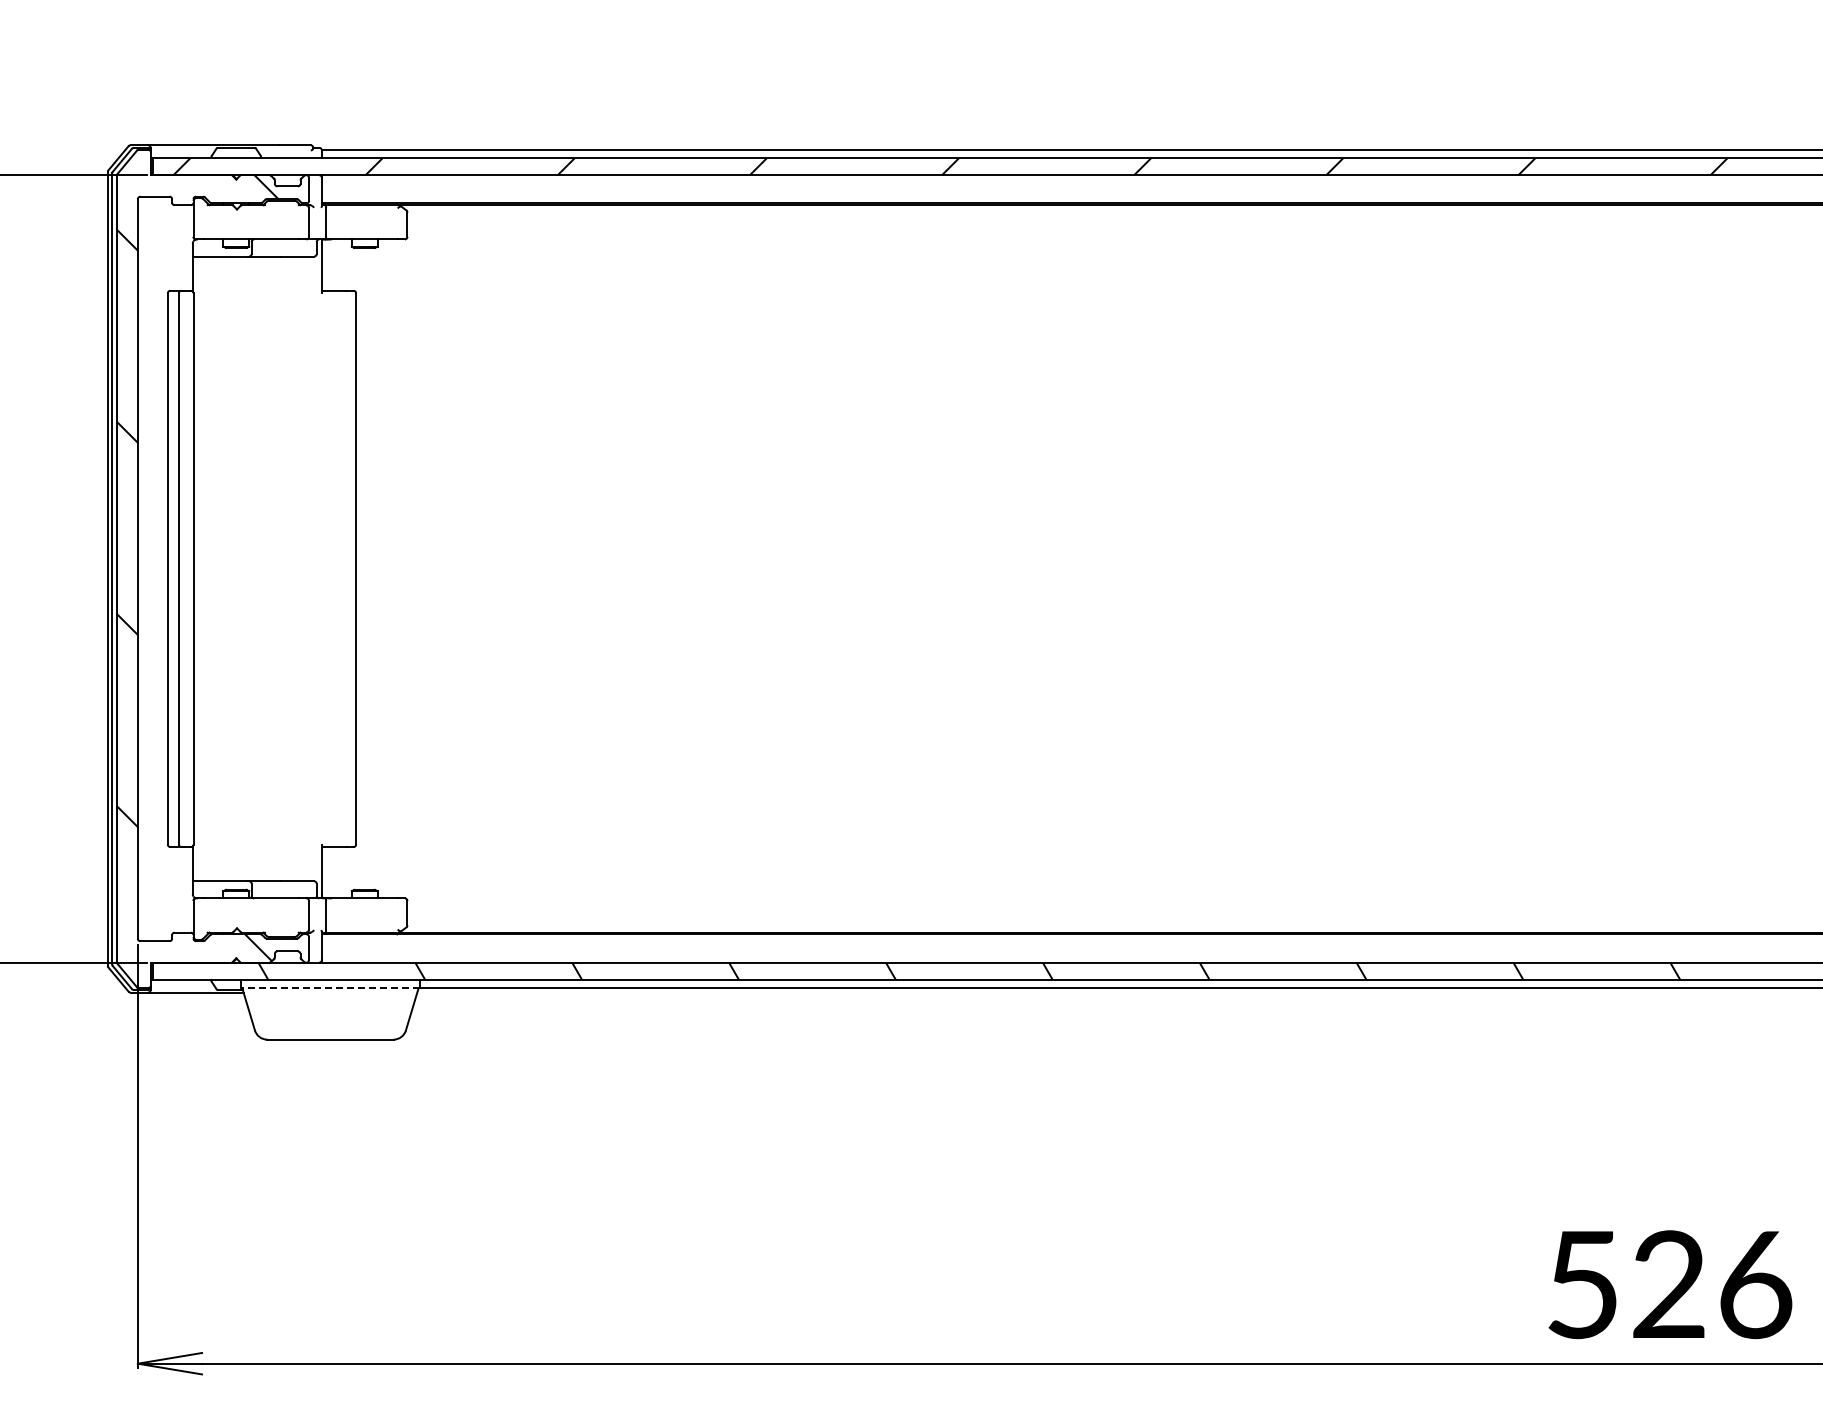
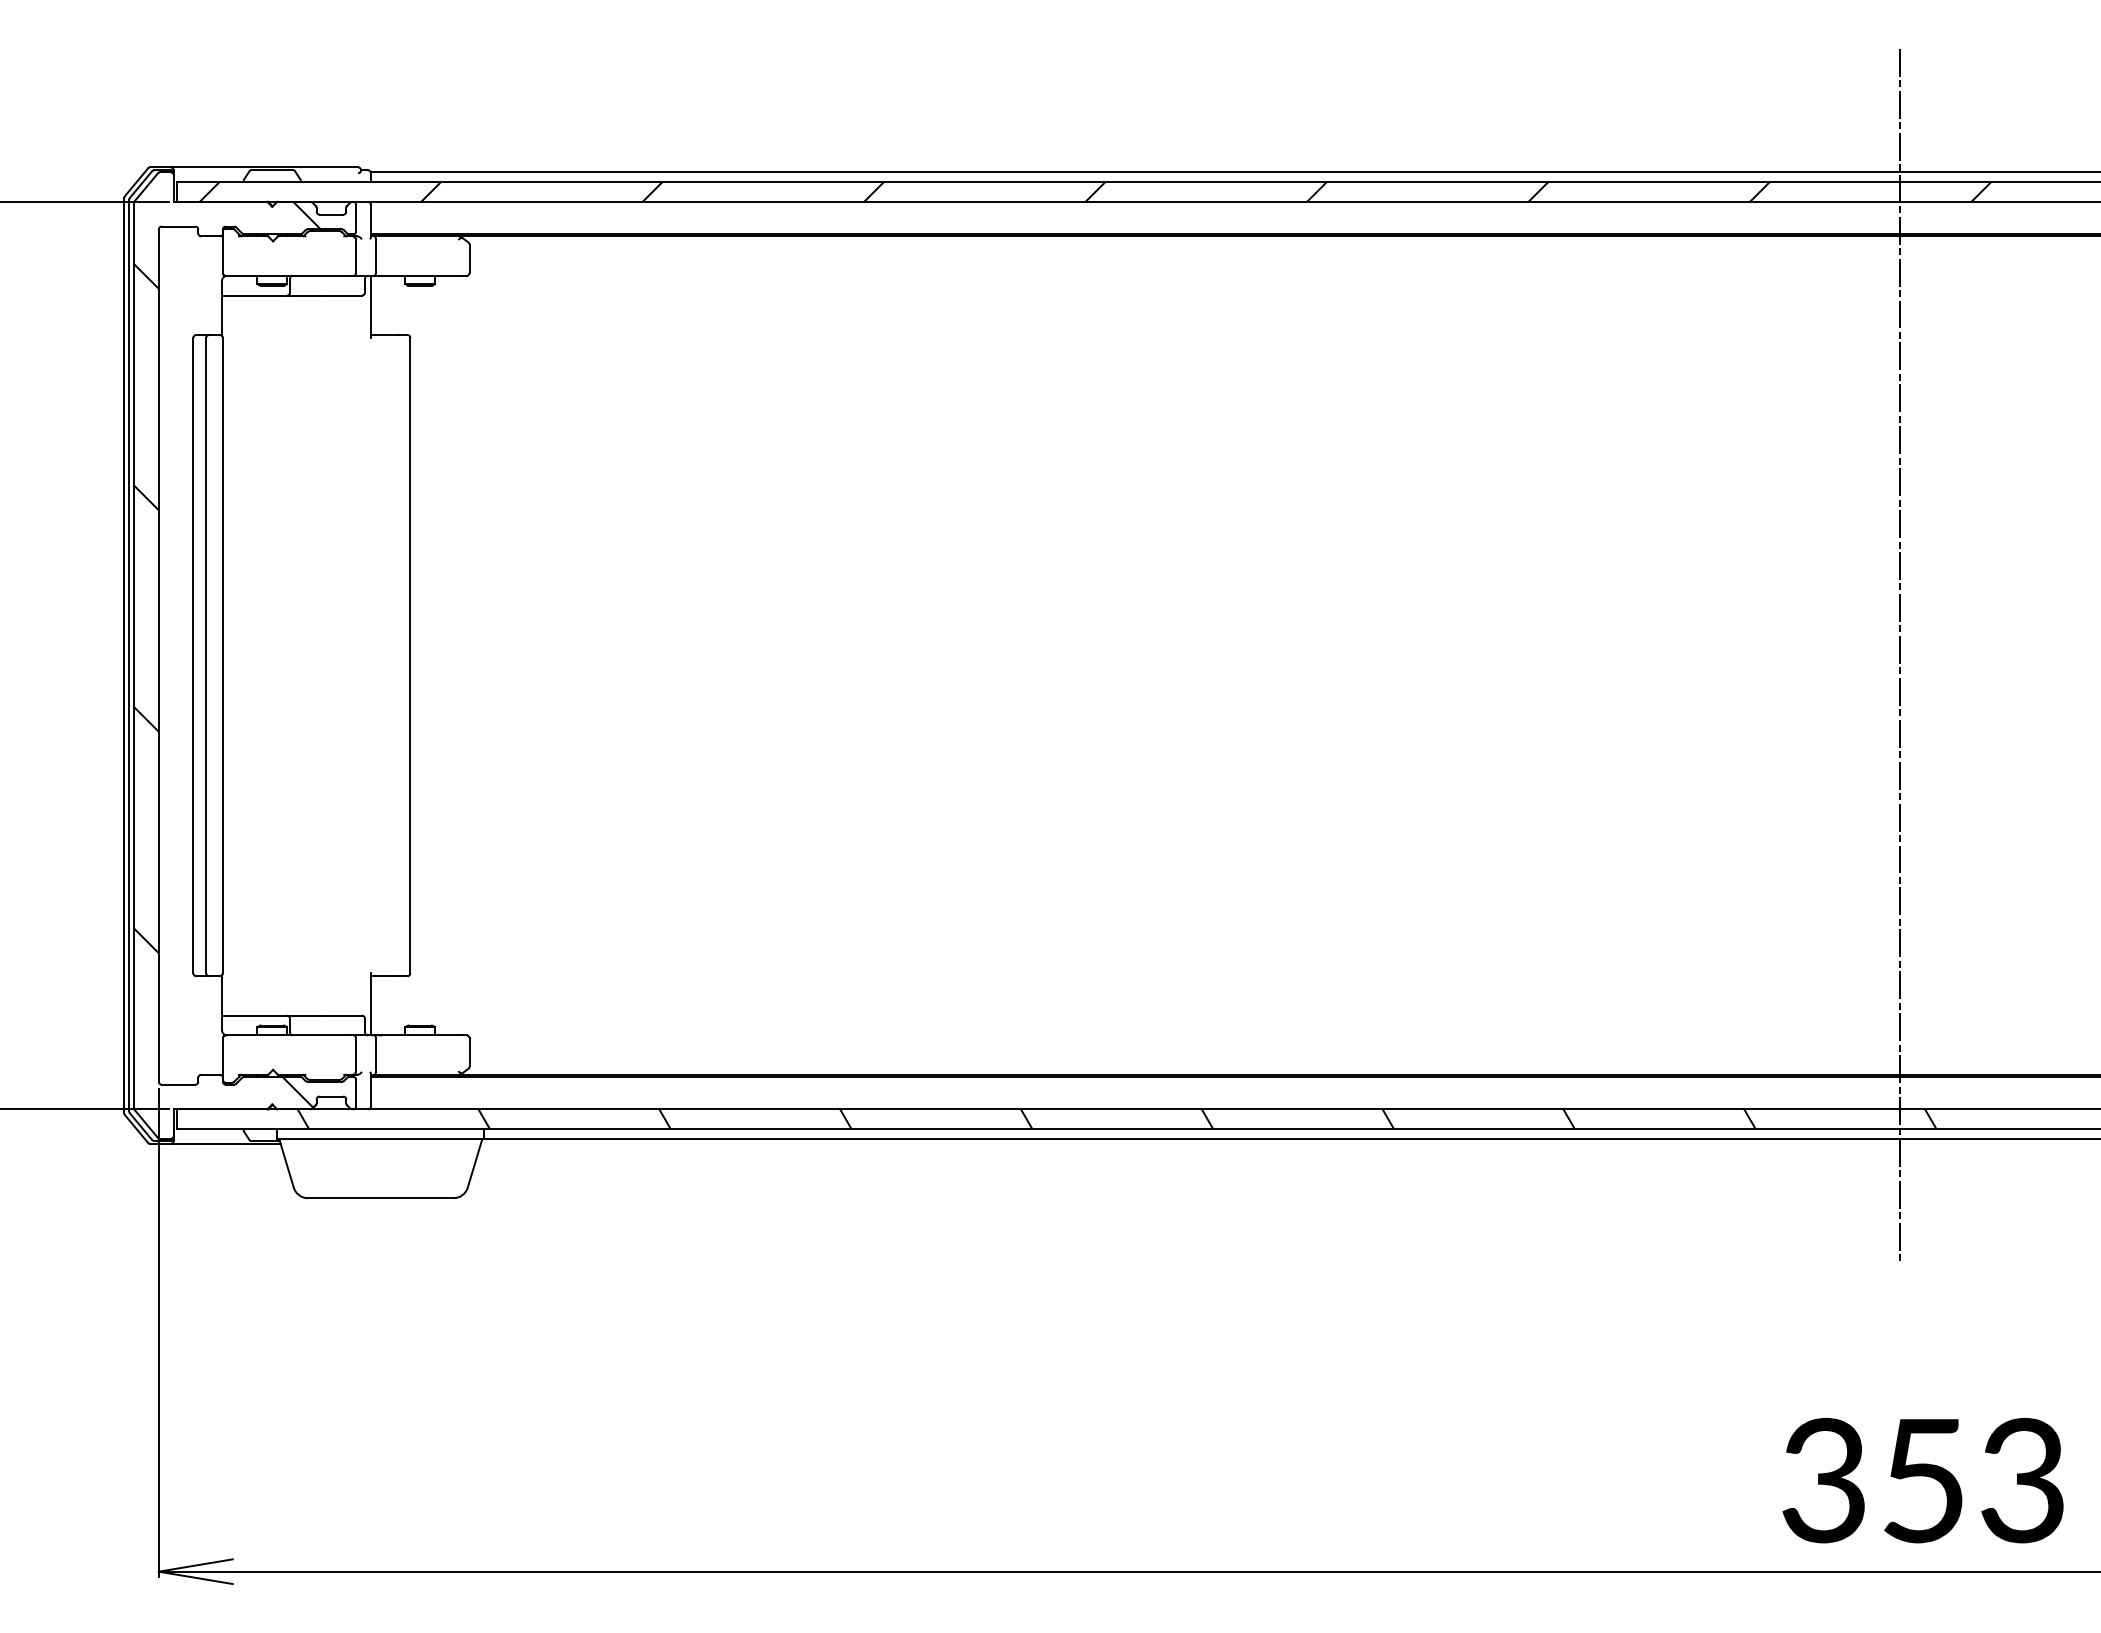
line: (1648, 568) -> (1899, 655), added
line: (330, 988) -> (380, 1139), dashed -> solid
text: (1669, 1284) -> (1924, 1480), 526 -> 353

